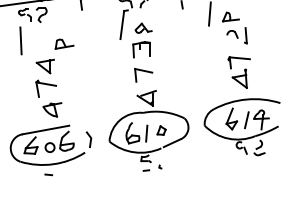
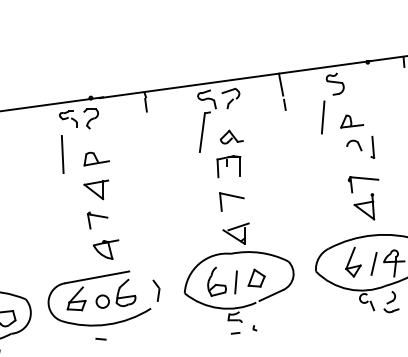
part: (64, 43) -> (96, 158), moved
part: (46, 88) -> (97, 220), size x0.71
part: (161, 130) -> (256, 277), size x1.43

